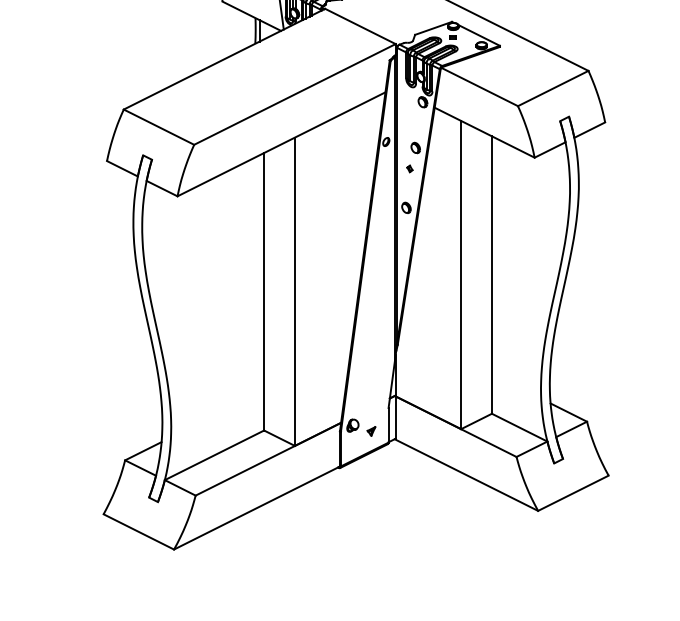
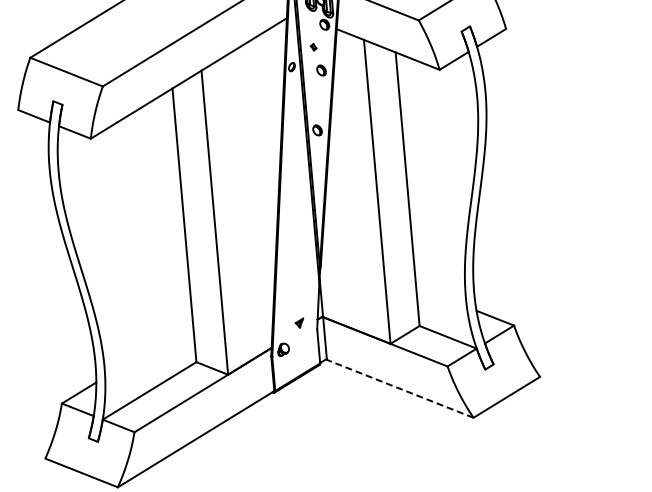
part: (409, 168) -> (313, 46), moved
part: (371, 431) -> (299, 323), moved
line: (465, 474) -> (398, 388), solid -> dashed

